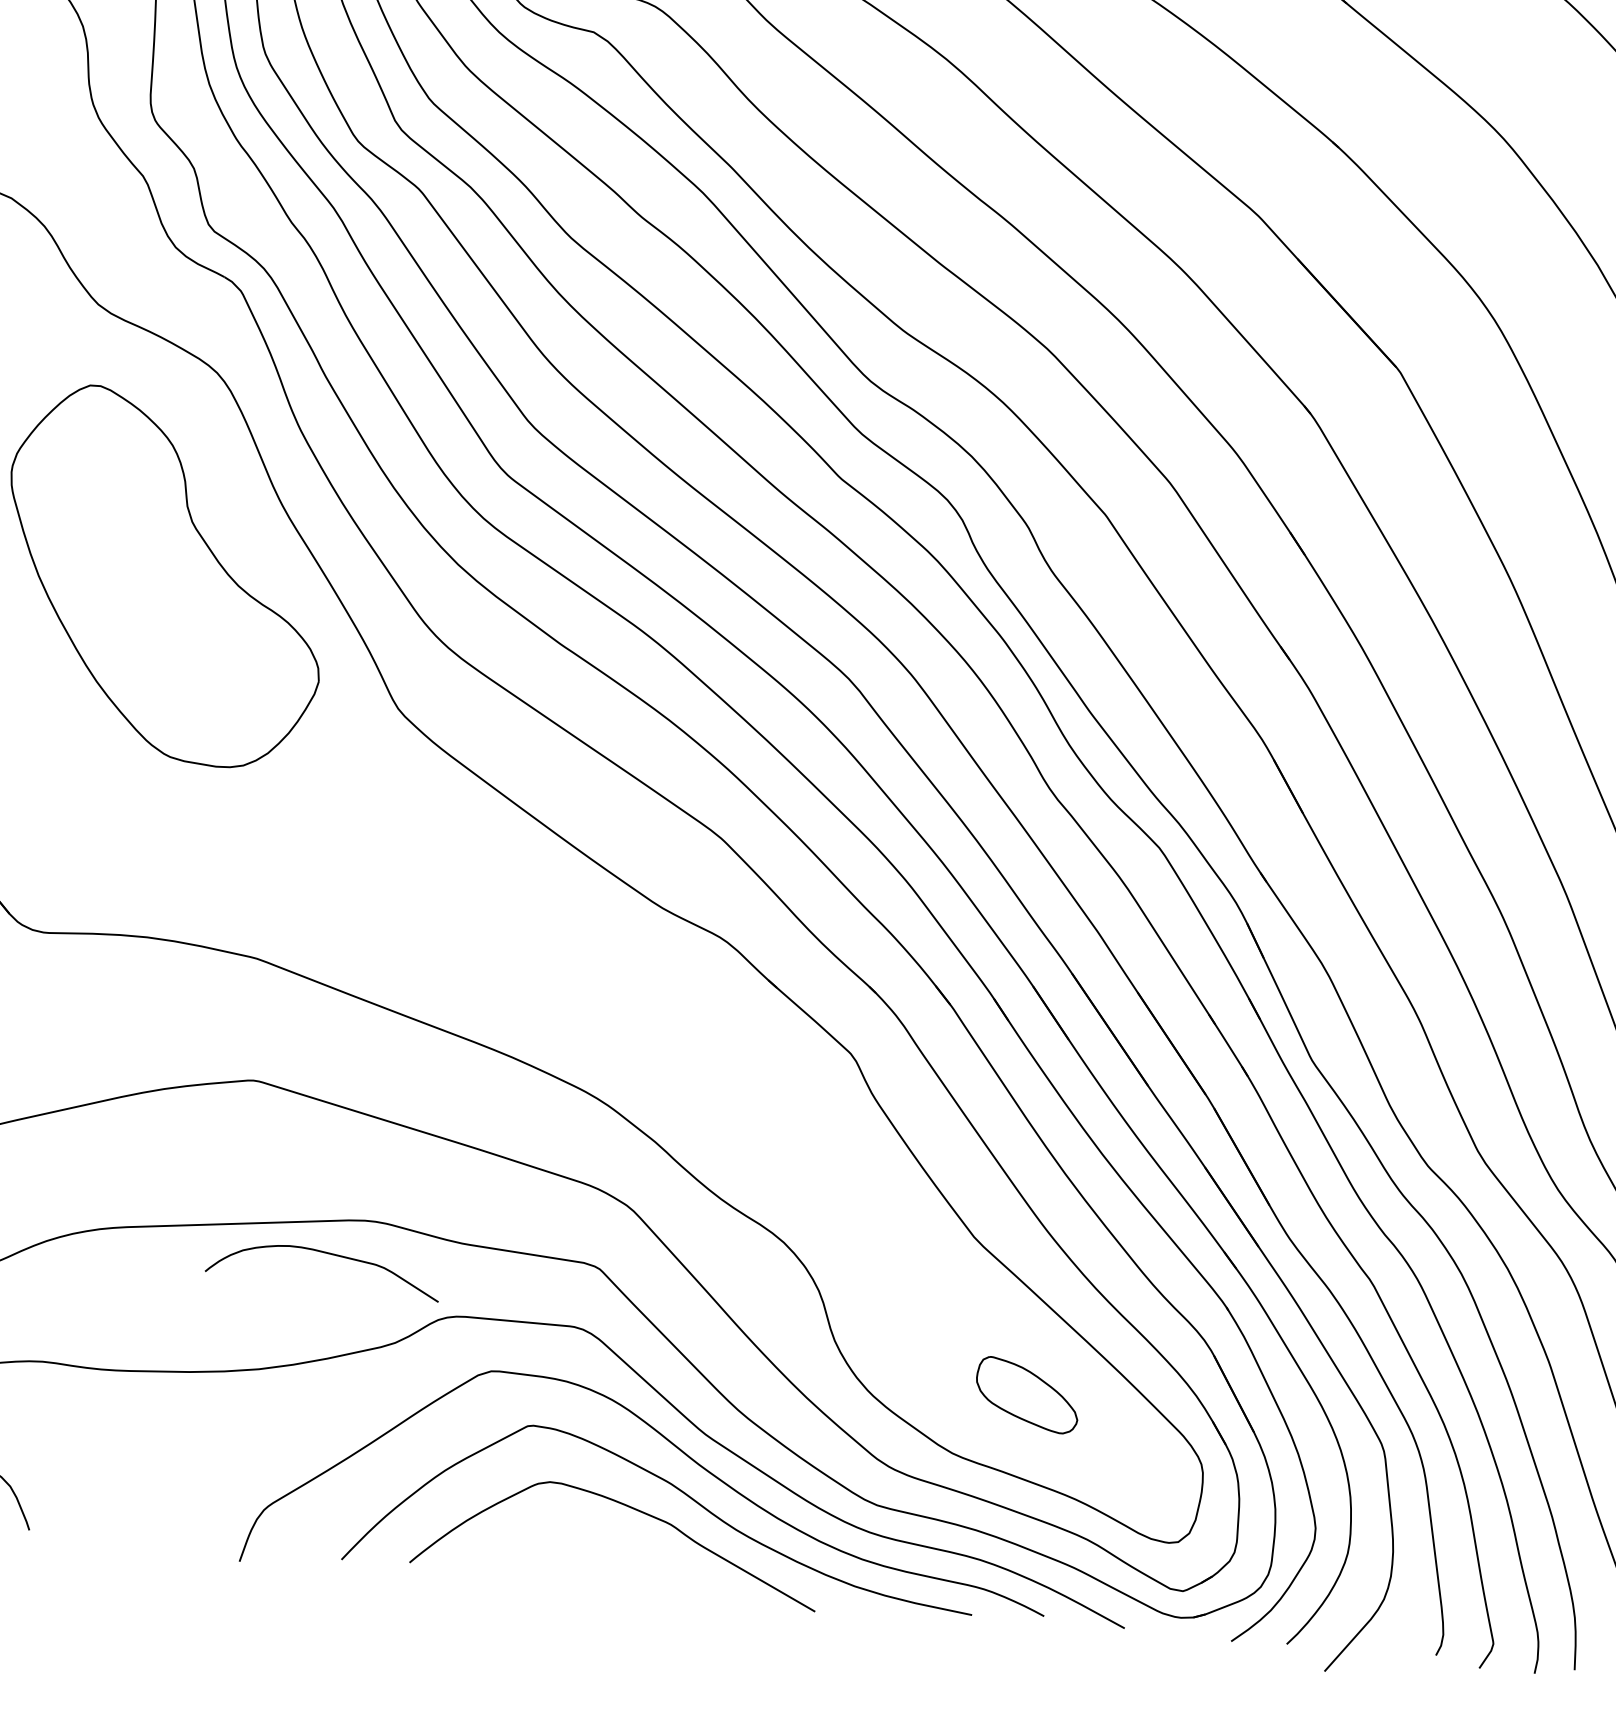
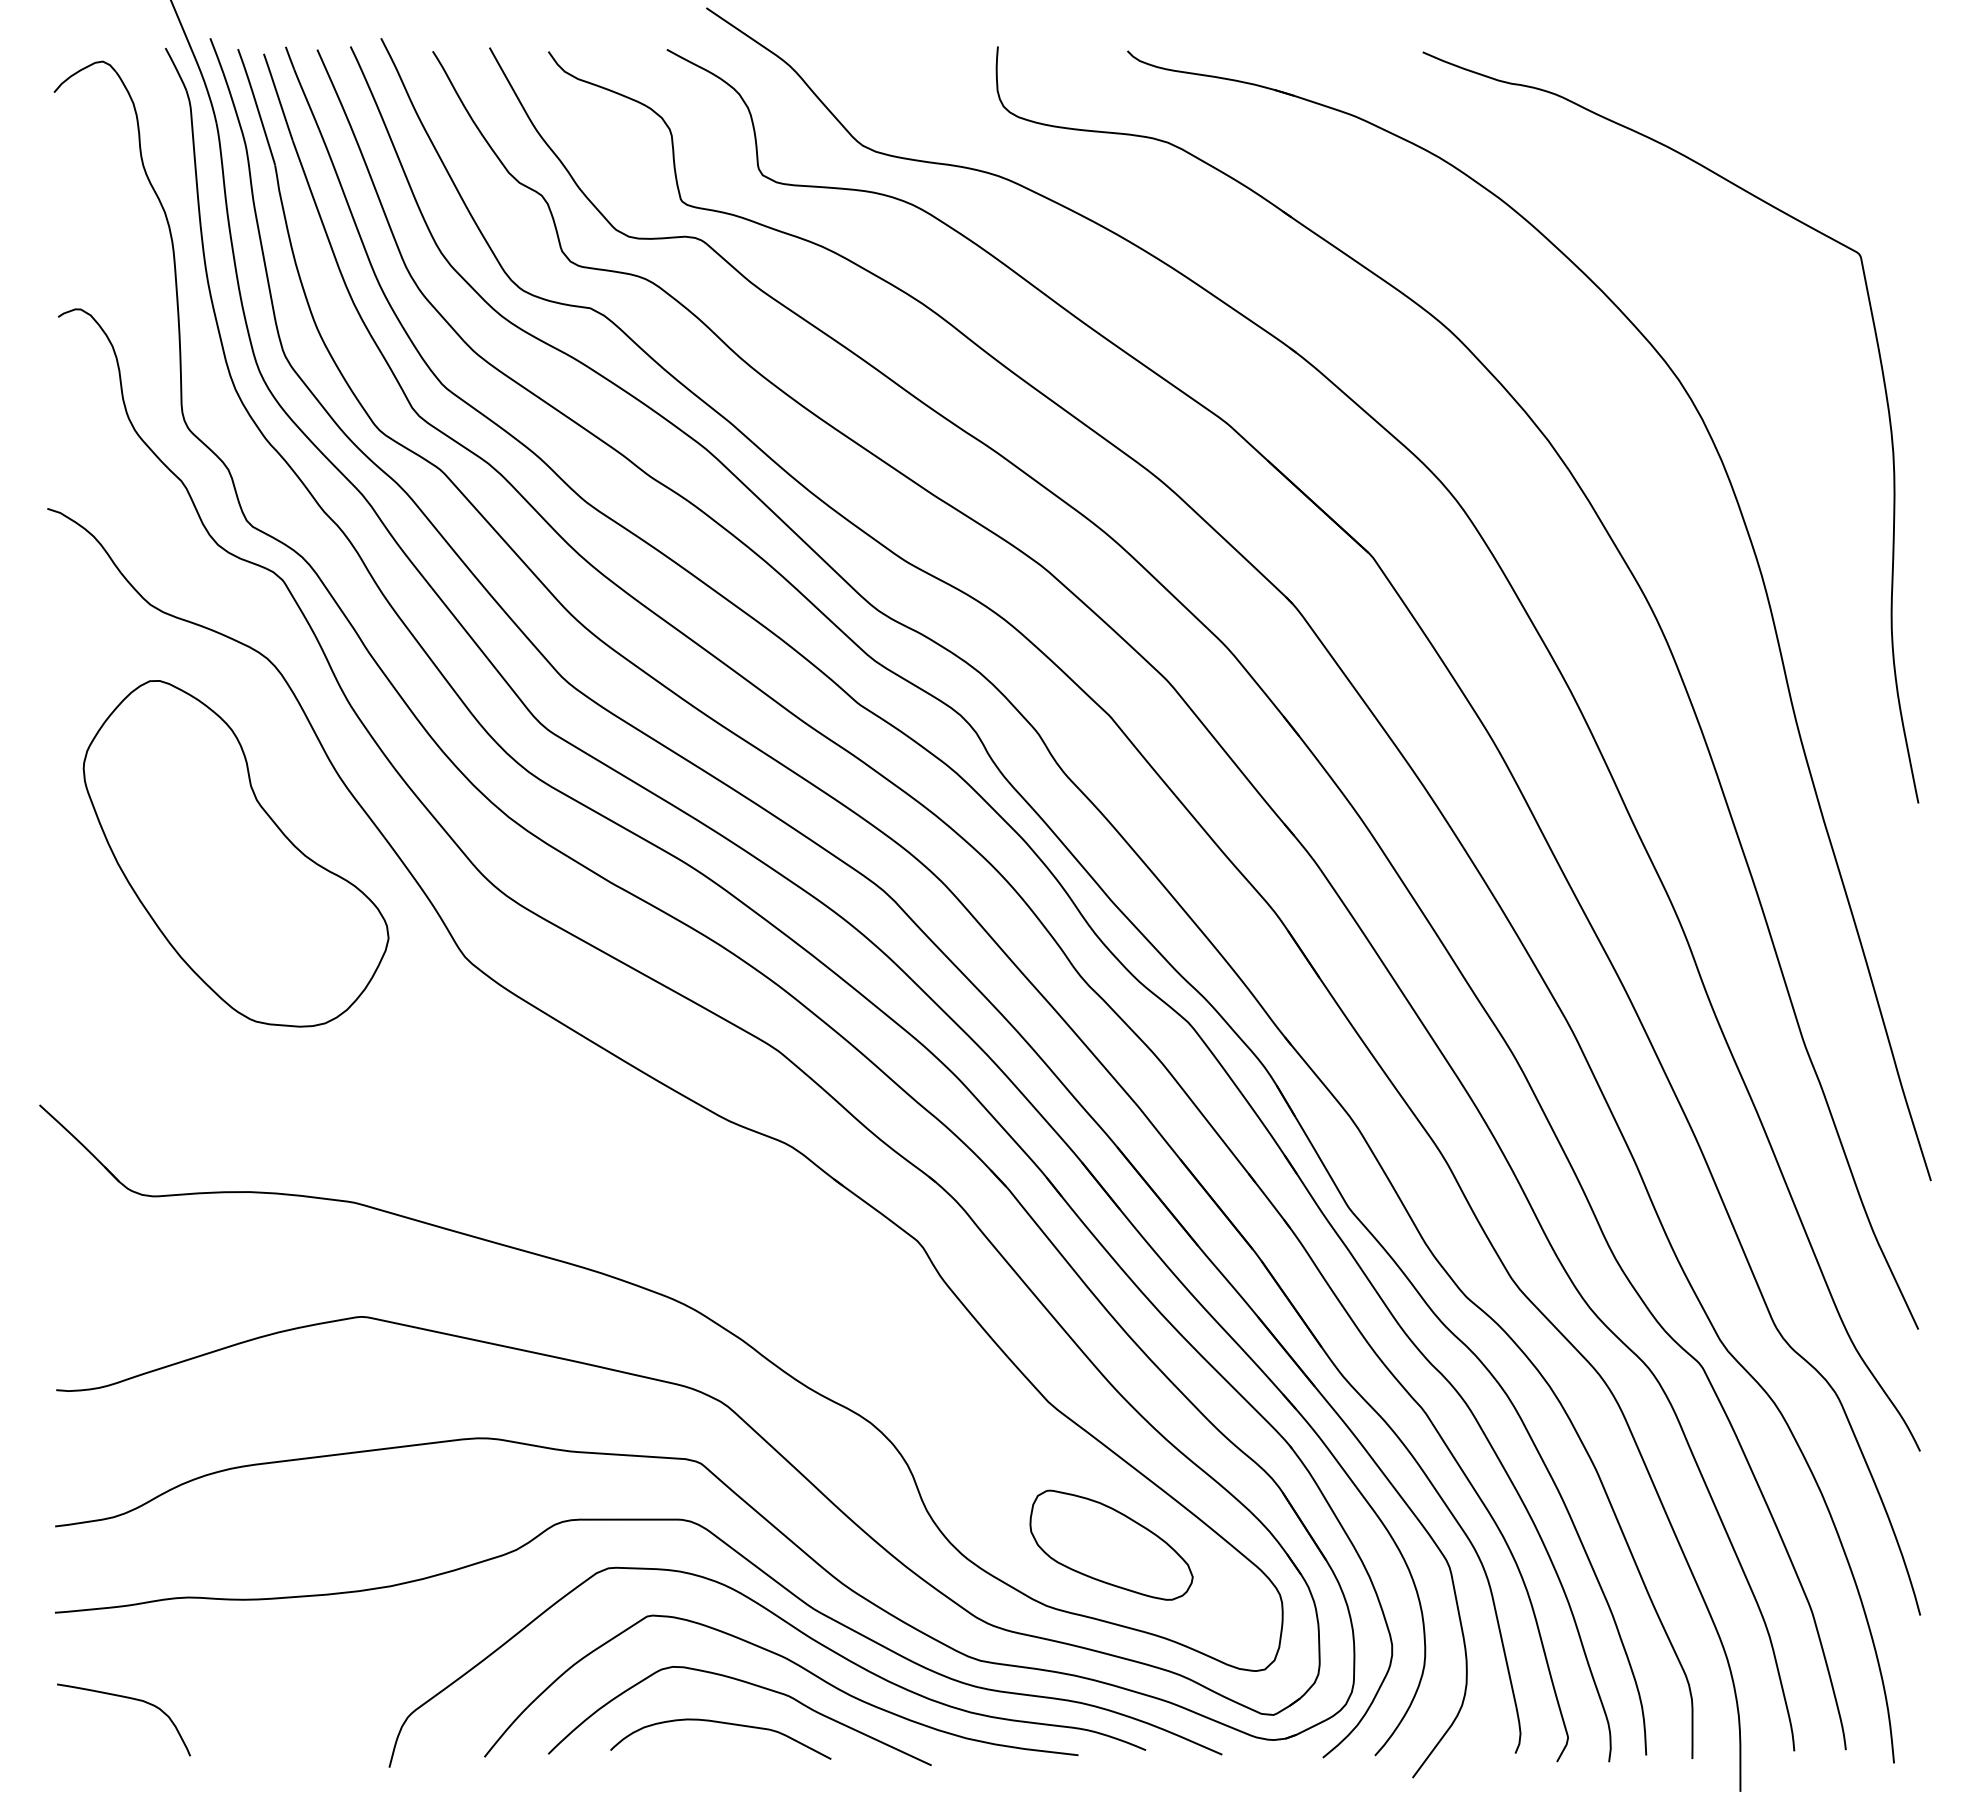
curve: (324, 1253) -> (720, 1723), moved
part: (1027, 1394) -> (1111, 1544), size x1.67

